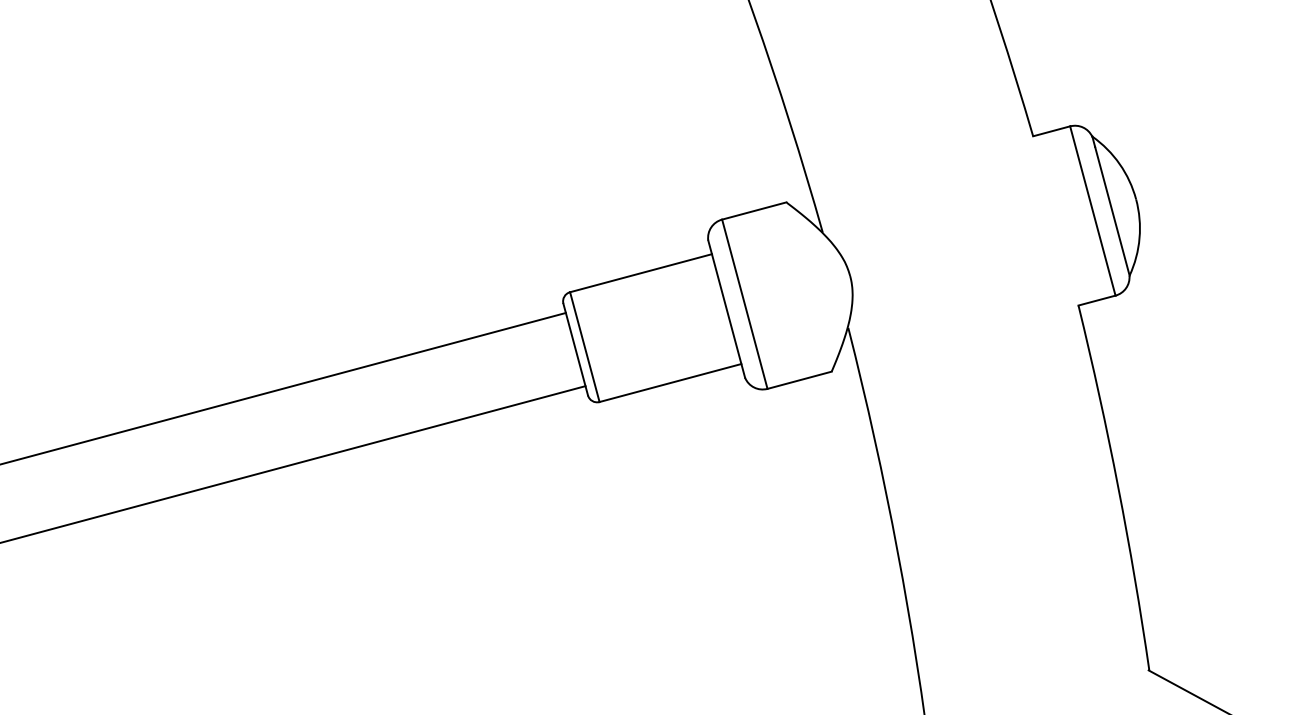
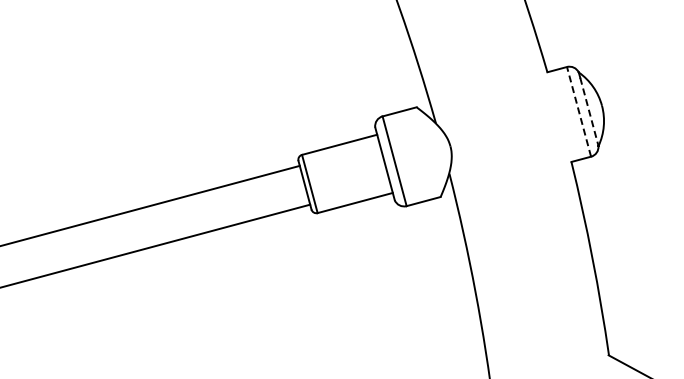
line: (1091, 210) -> (578, 111), solid -> dashed
line: (1112, 212) -> (589, 112), solid -> dashed

